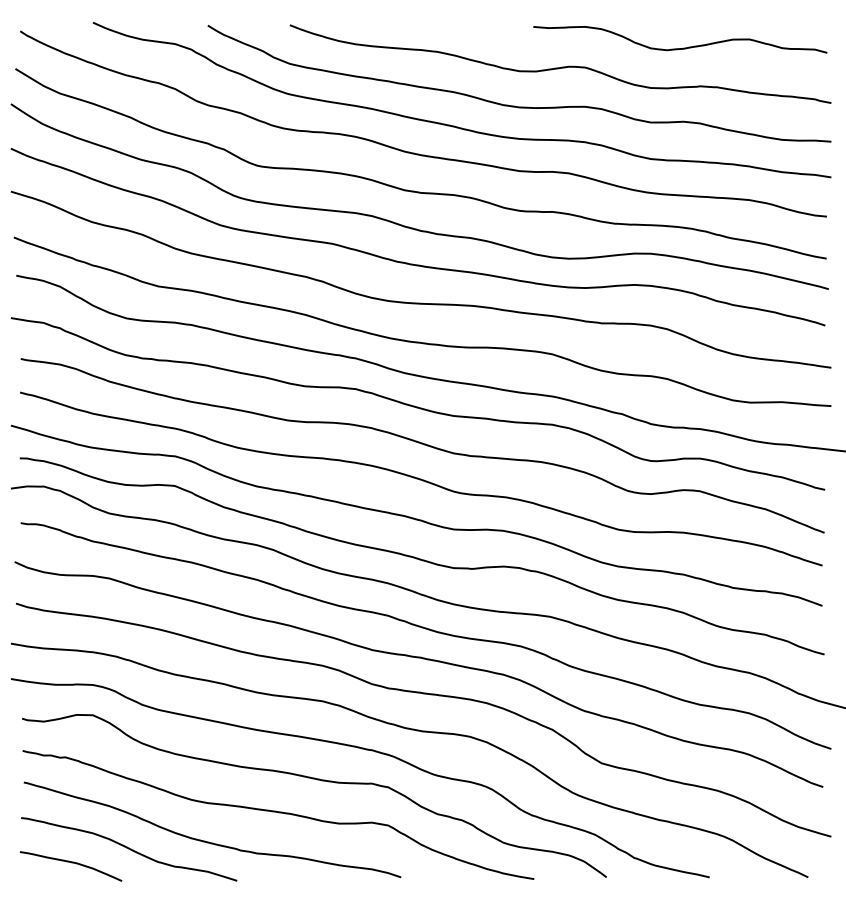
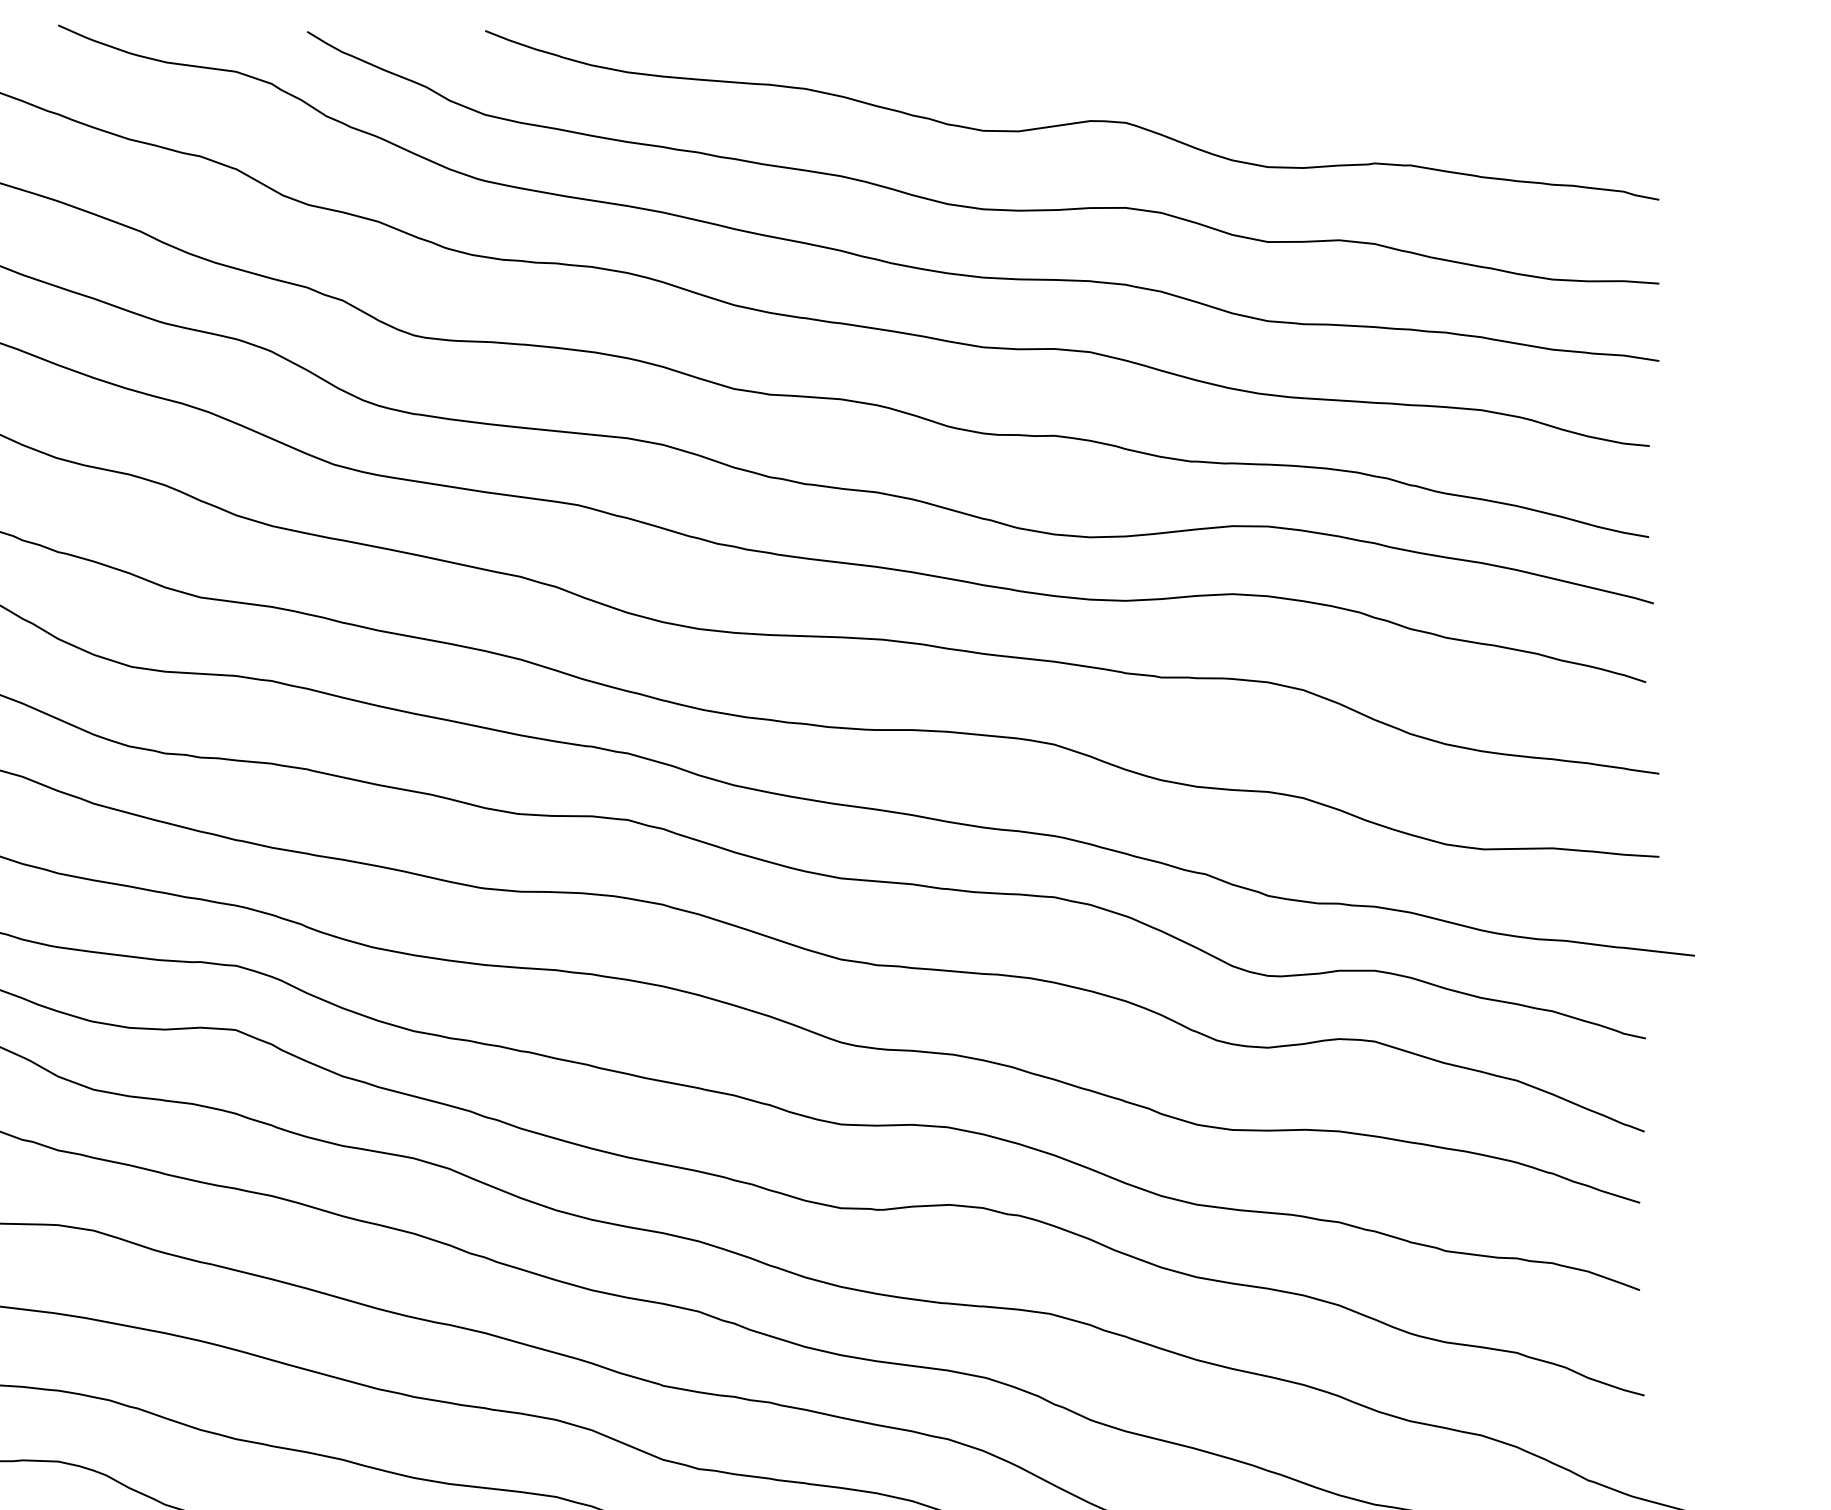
curve: (683, 47) -> (1338, 79), removed

